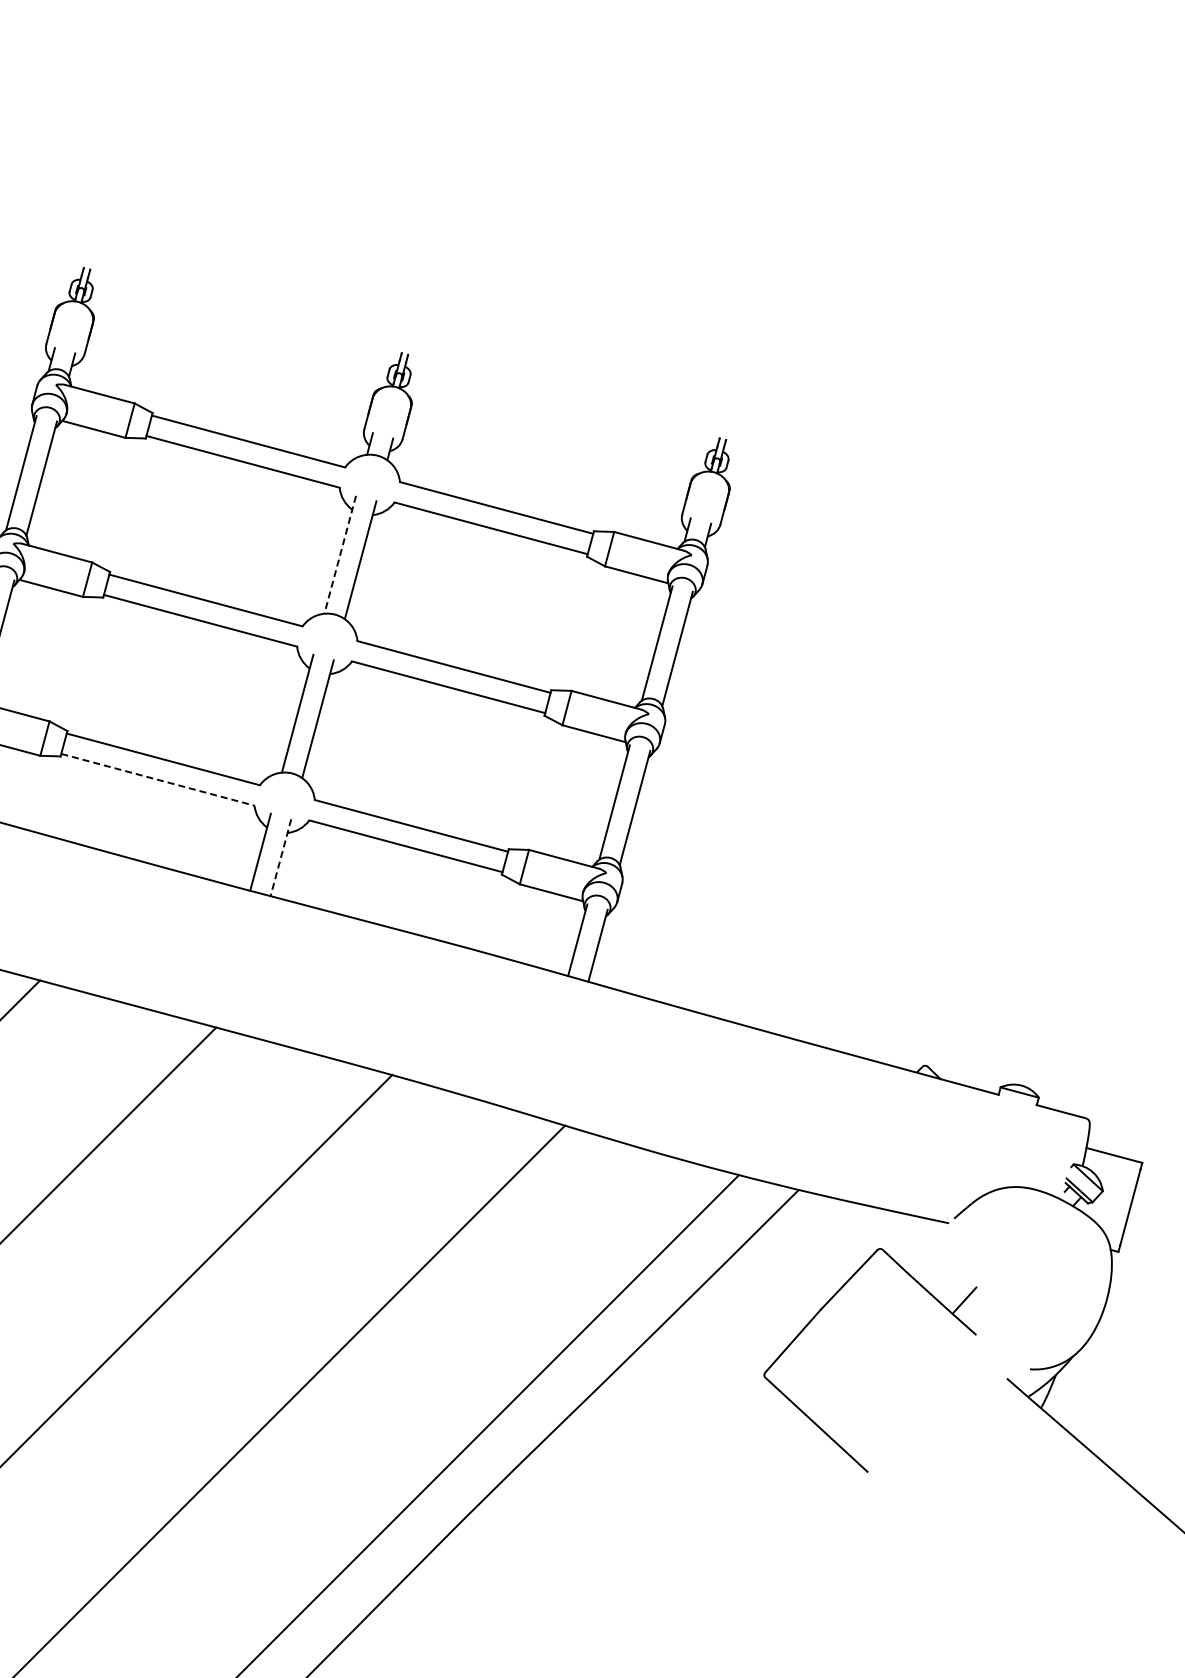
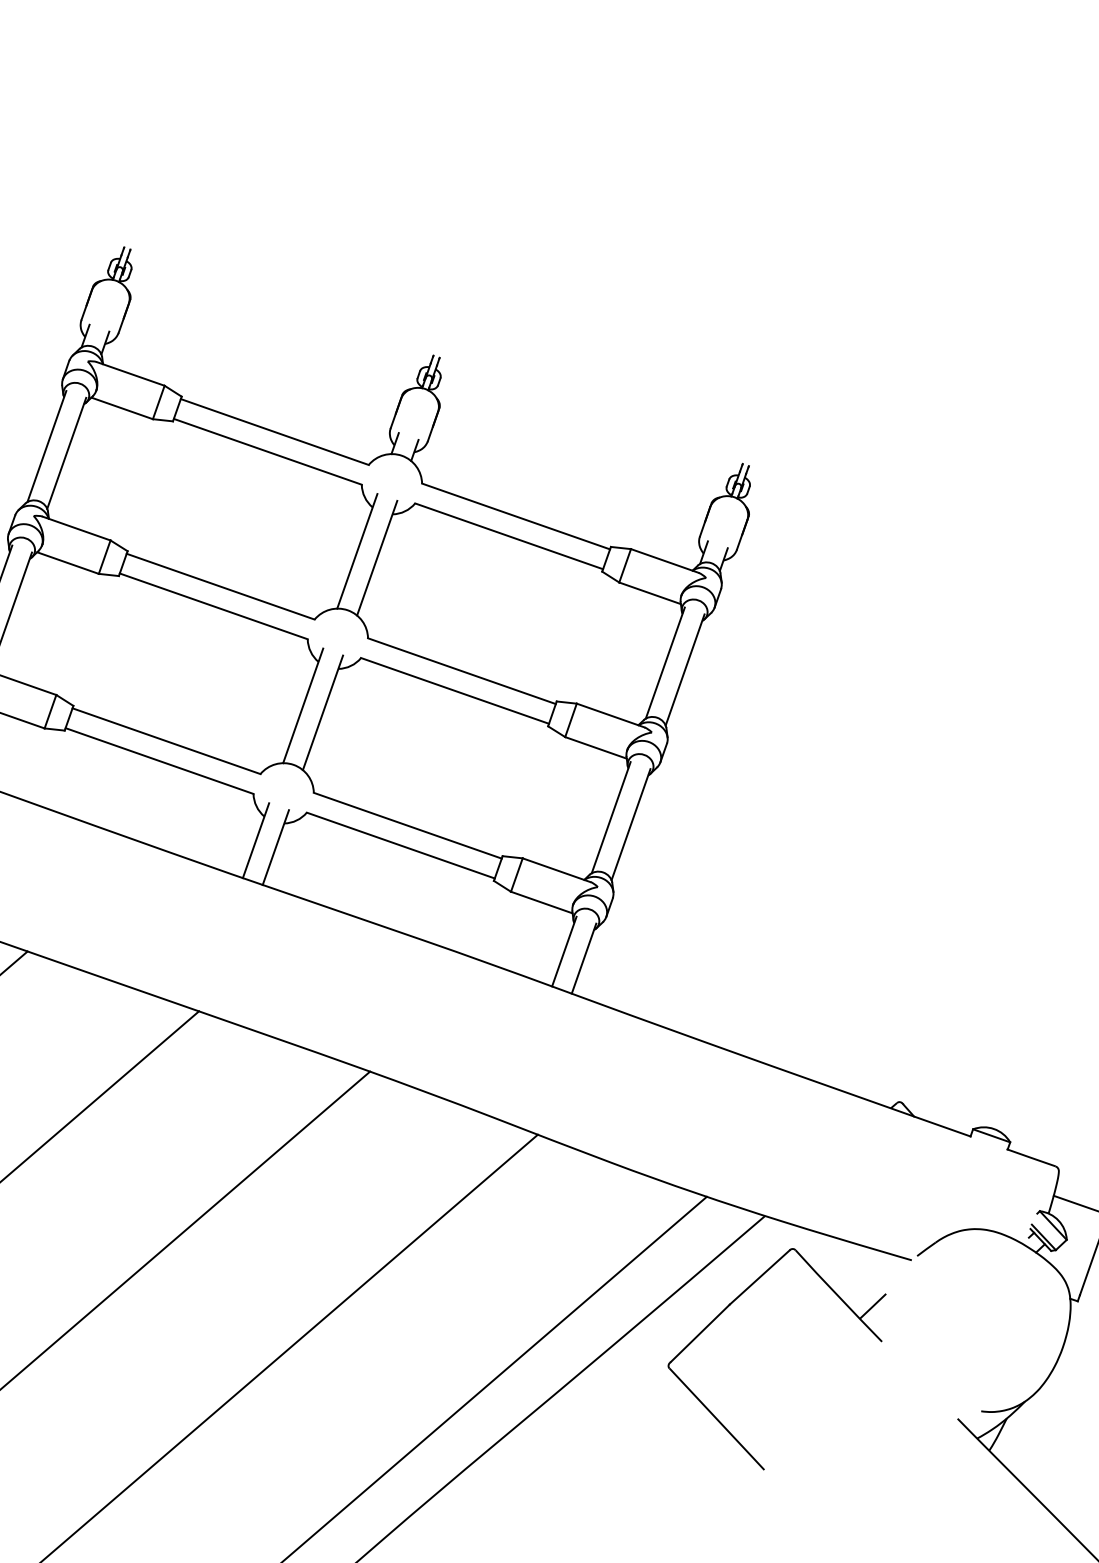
line: (340, 554) -> (357, 551), dashed -> solid
line: (157, 779) -> (159, 760), dashed -> solid
line: (280, 857) -> (275, 847), dashed -> solid
part: (816, 1316) -> (724, 1311), moved

